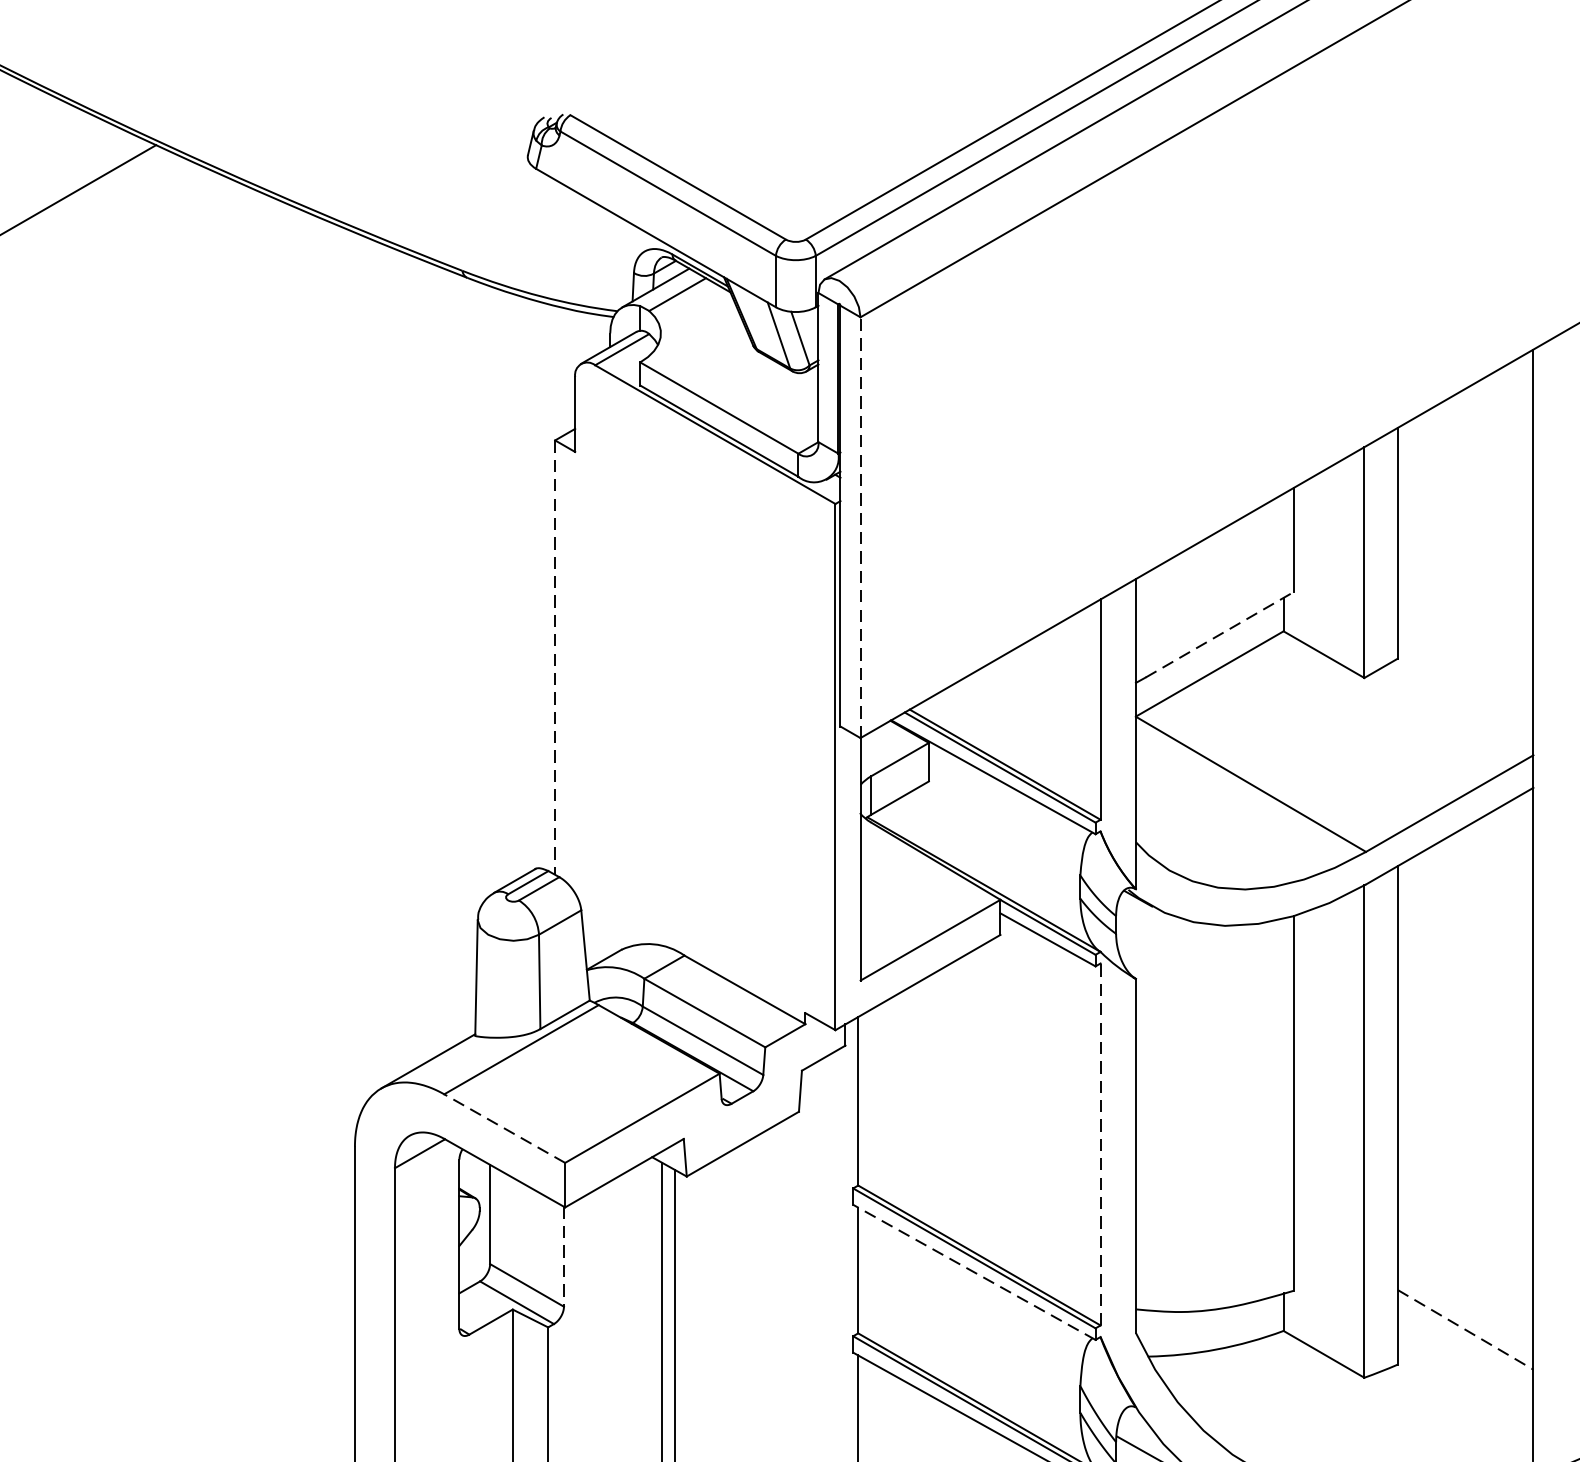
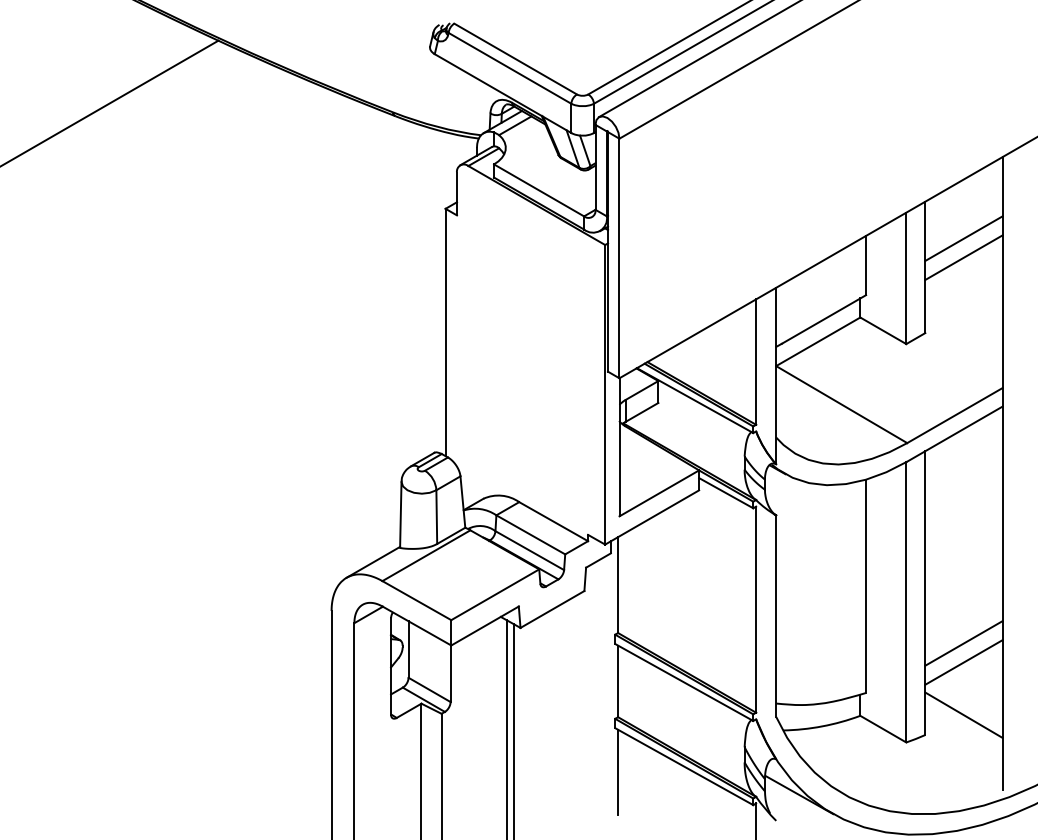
line: (1464, 492) -> (963, 238), added
line: (1464, 525) -> (963, 257), added
line: (860, 527) -> (619, 258), dashed -> solid
line: (1218, 634) -> (823, 319), dashed -> solid
line: (554, 657) -> (445, 332), dashed -> solid
line: (504, 1128) -> (416, 600), dashed -> solid
line: (1101, 1144) -> (756, 609), dashed -> solid
line: (1464, 1203) -> (963, 643), added
line: (1464, 1237) -> (963, 662), added
line: (563, 1258) -> (450, 674), dashed -> solid
line: (974, 1272) -> (684, 682), dashed -> solid
line: (1464, 1330) -> (963, 715), dashed -> solid

